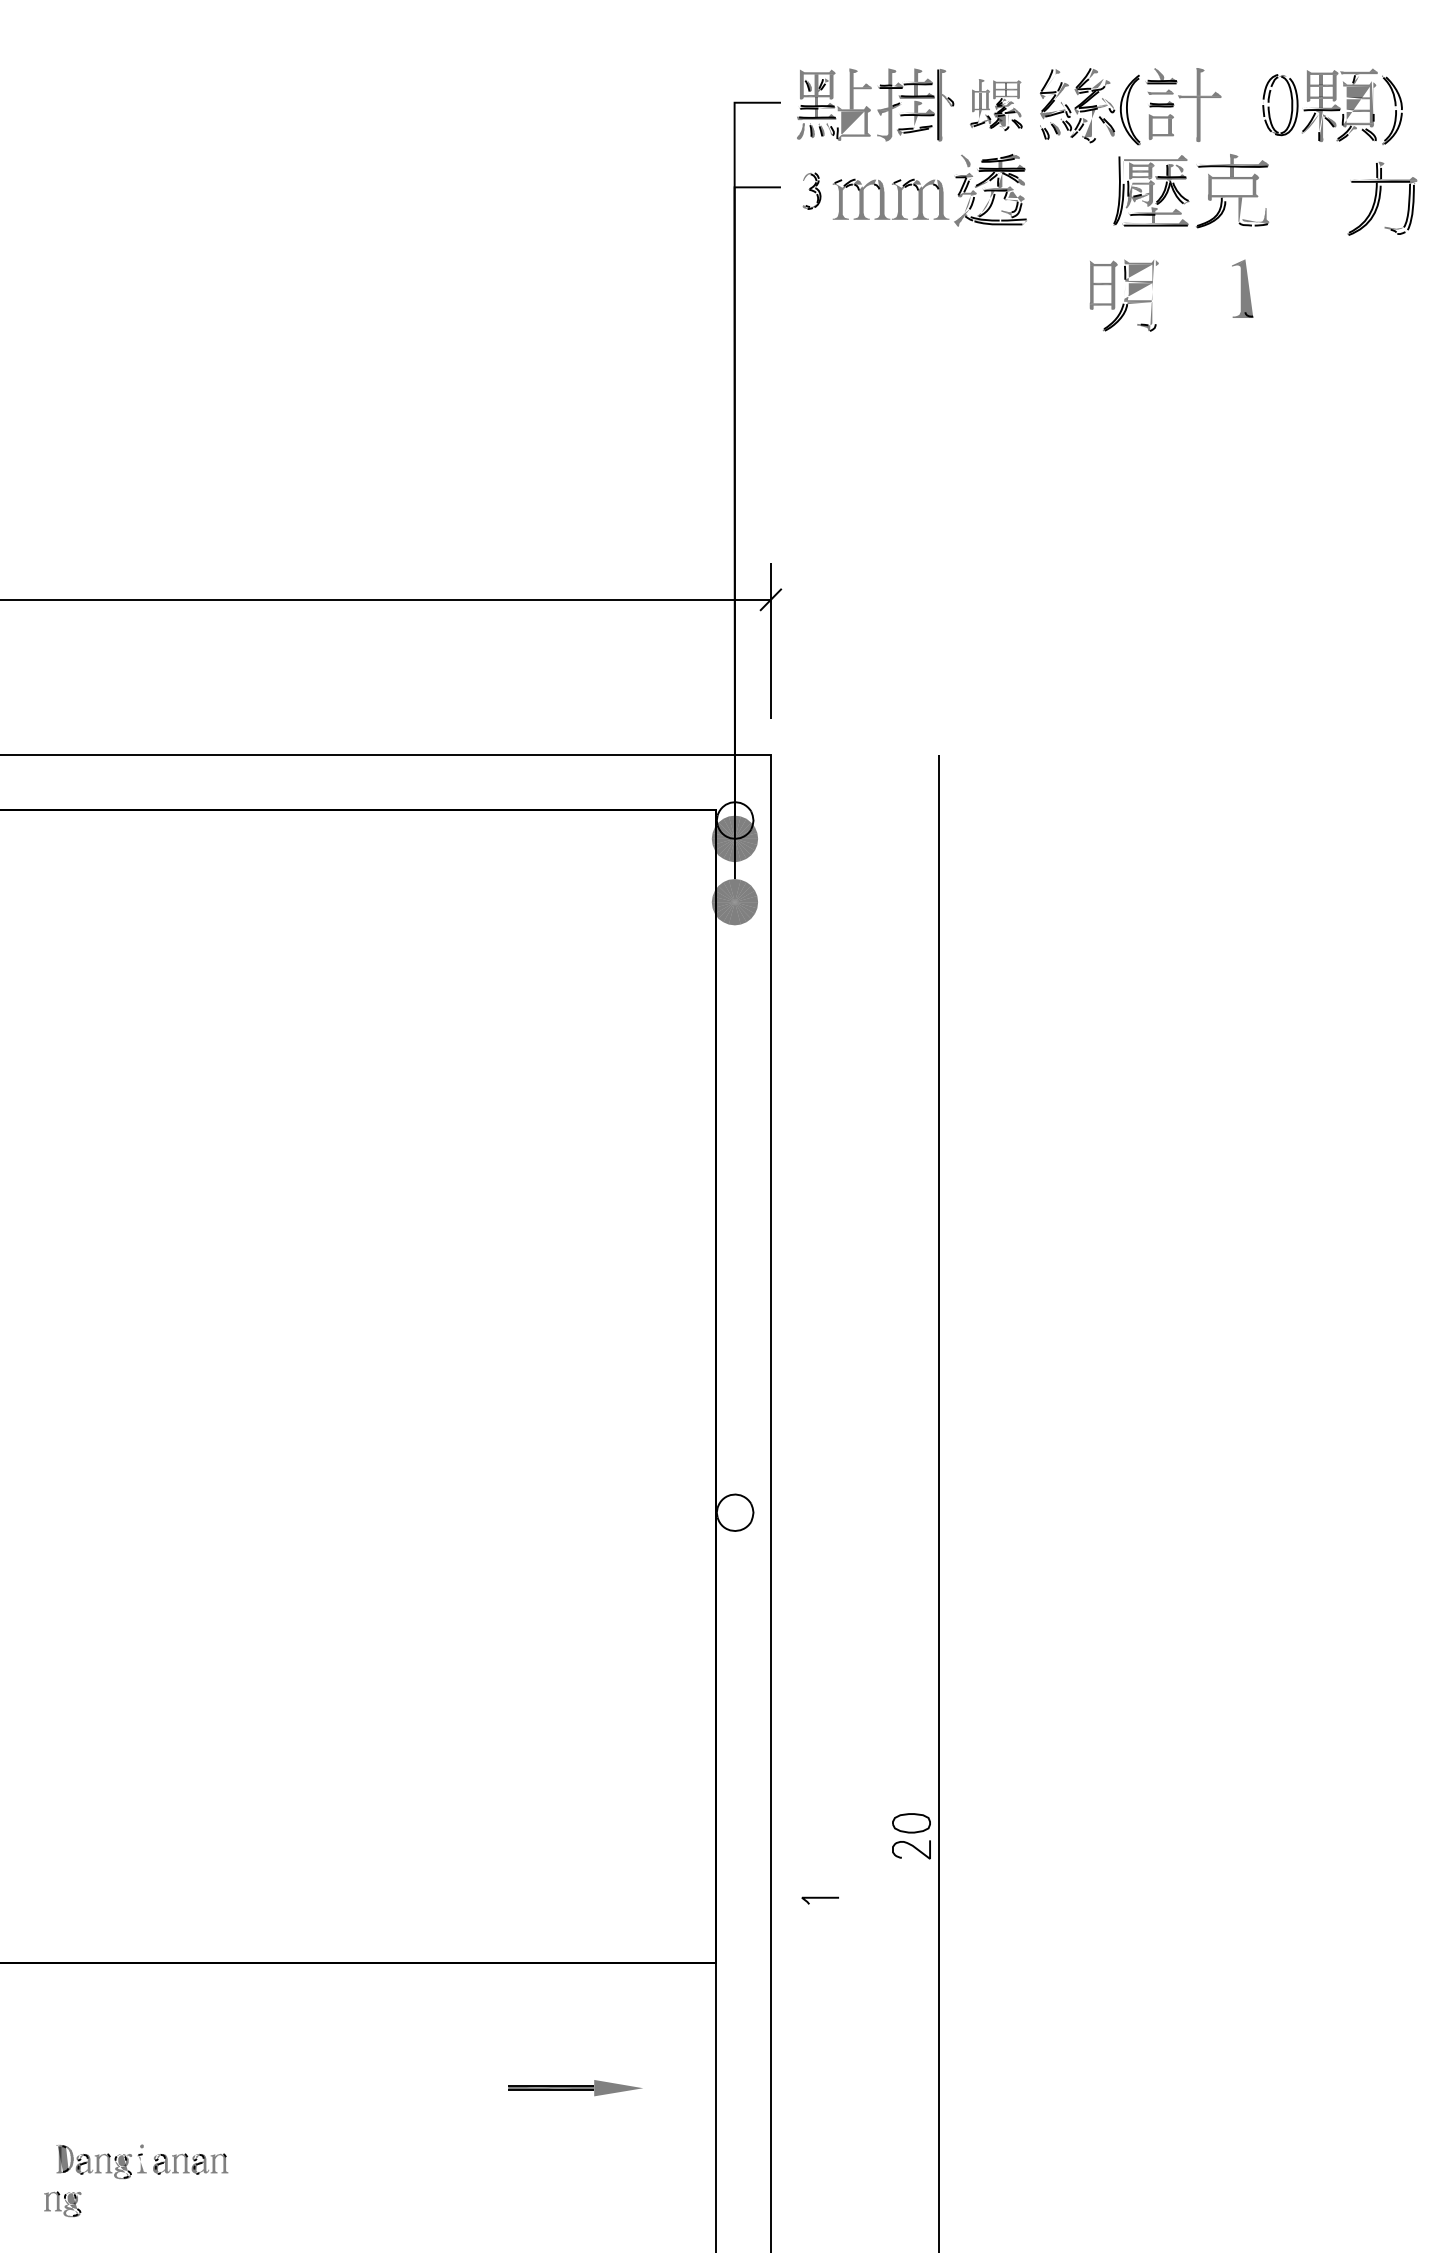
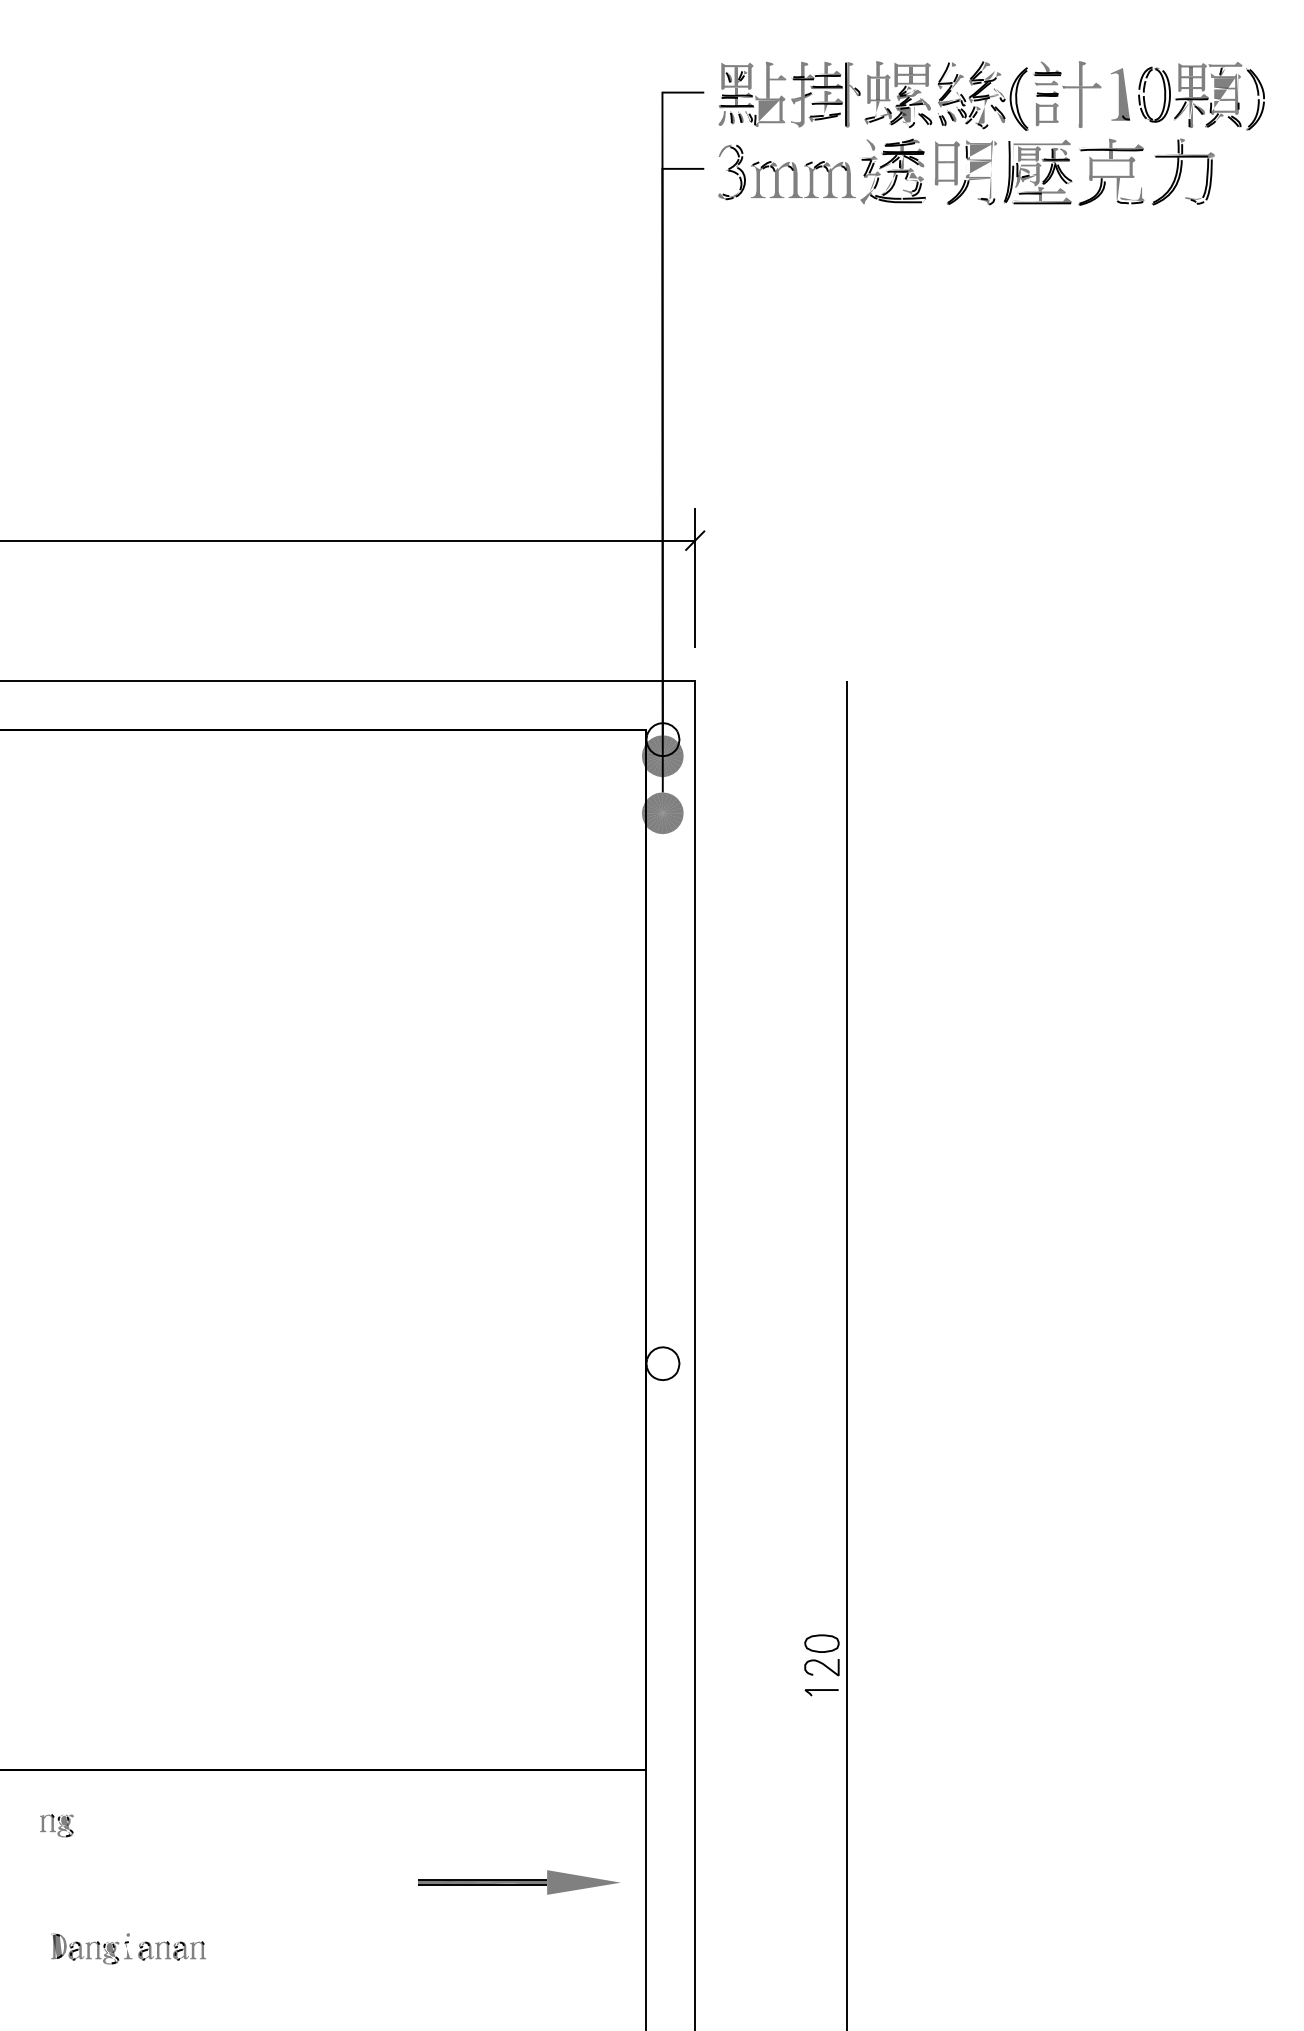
part: (995, 104) -> (897, 94), size x1.43
part: (811, 190) -> (731, 171), size x1.67
part: (1382, 198) -> (1183, 171), moved
part: (1242, 288) -> (1120, 94), moved
part: (1124, 295) -> (966, 172), moved
line: (819, 1898) -> (821, 1690), moved
part: (575, 2087) -> (519, 1881), size x1.67
part: (62, 2203) -> (56, 1825), moved

